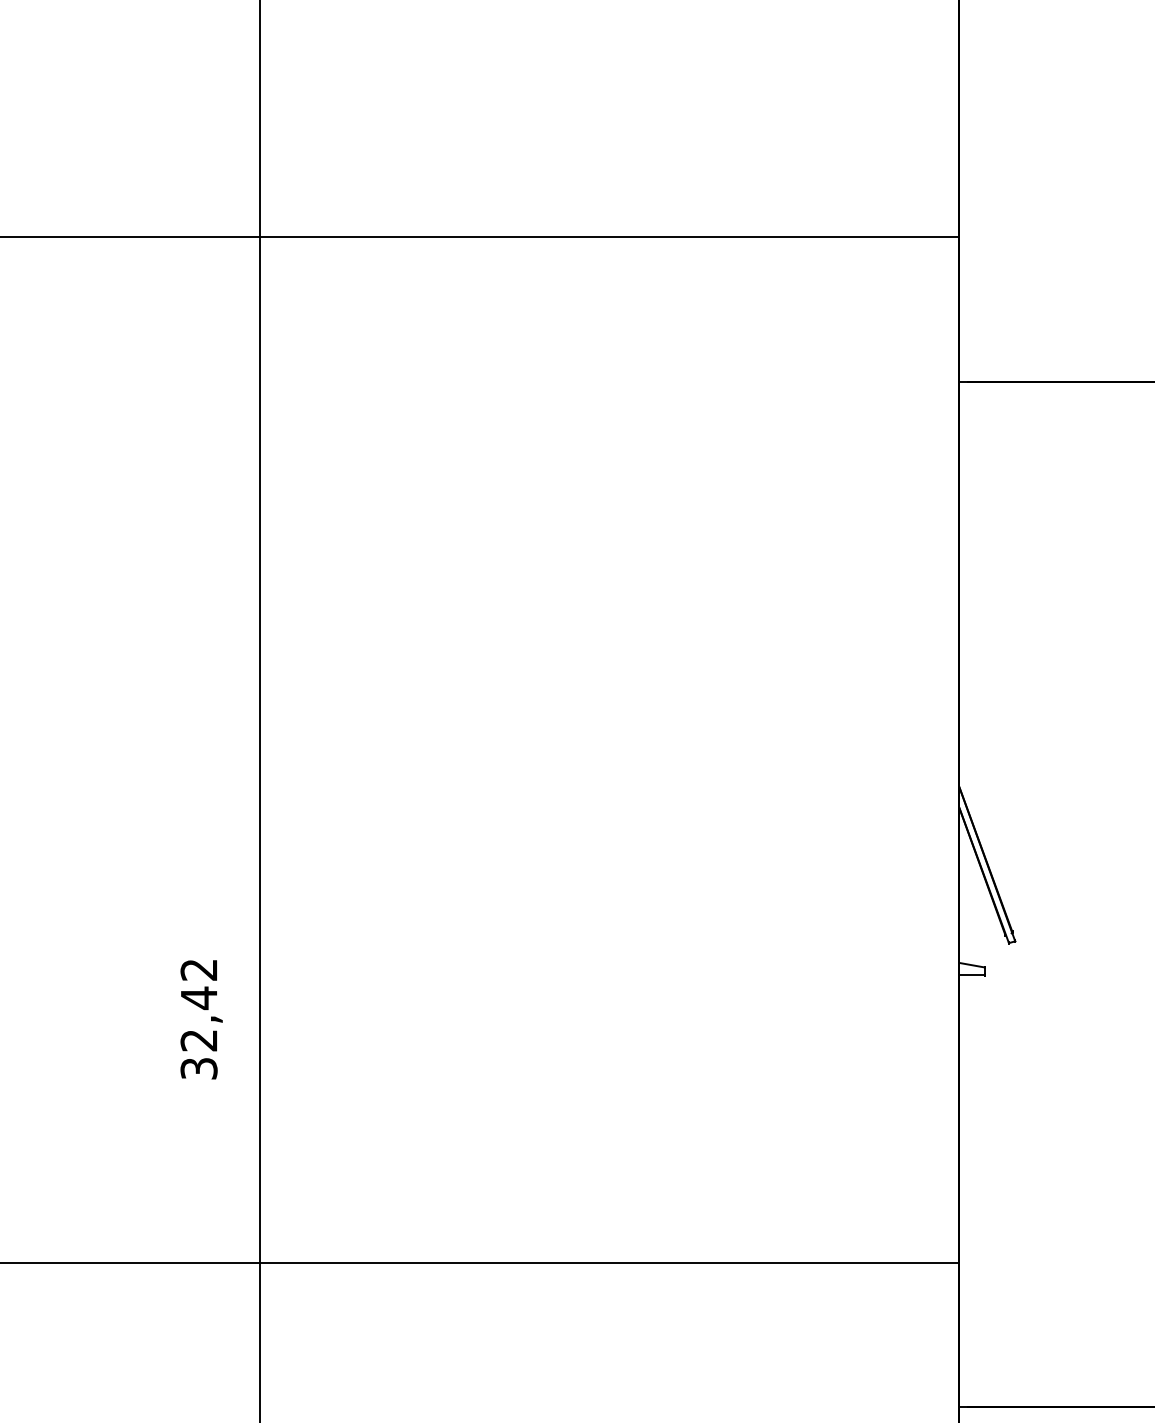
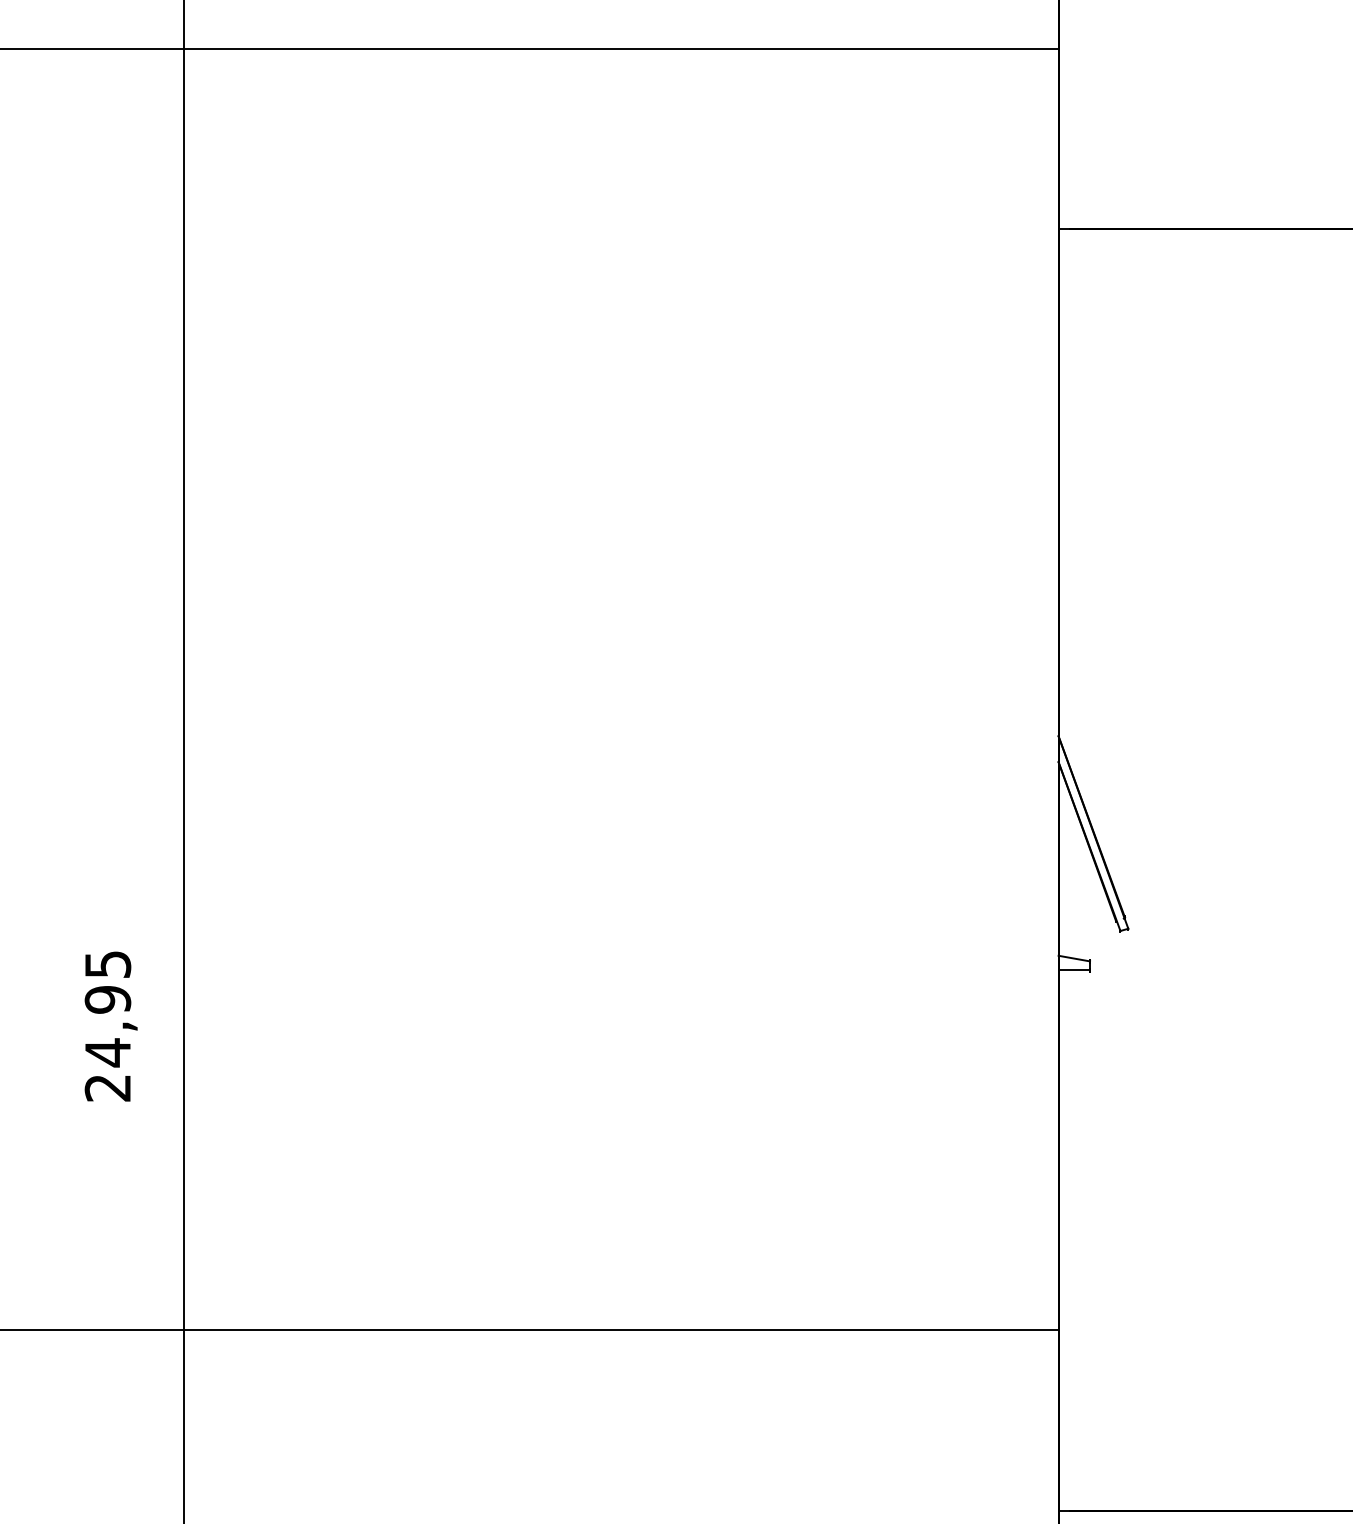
text: (198, 1019) -> (107, 1026), 32,42 -> 24,95

